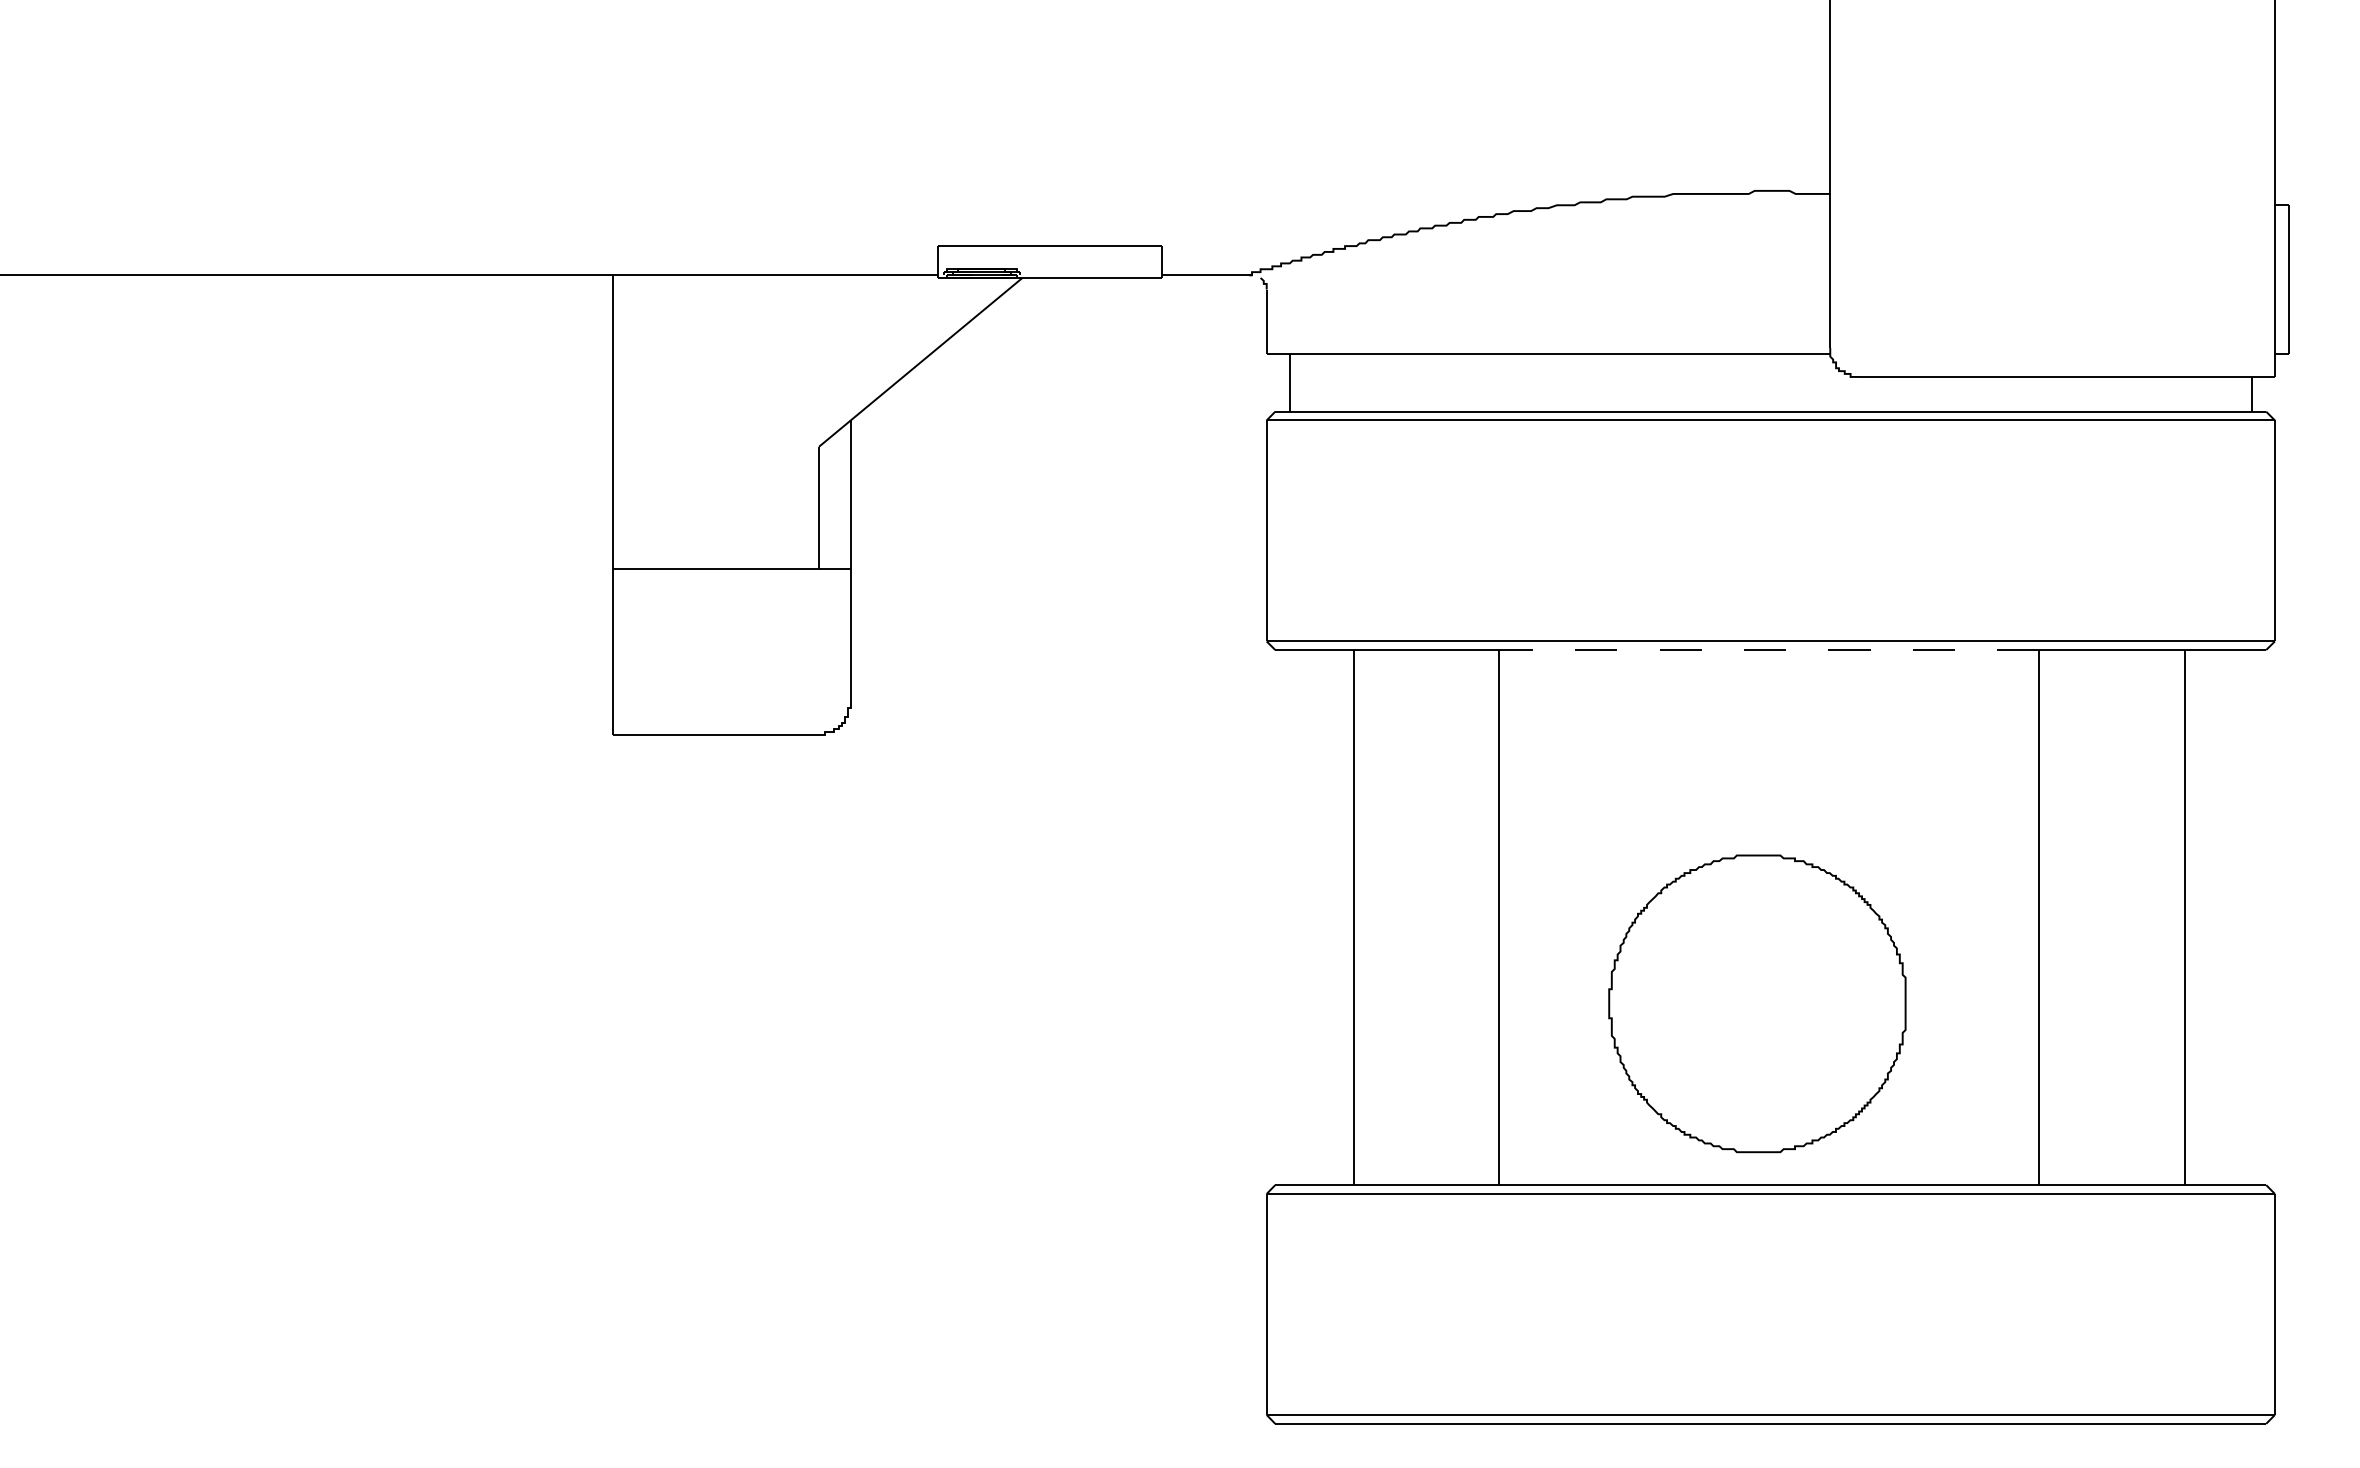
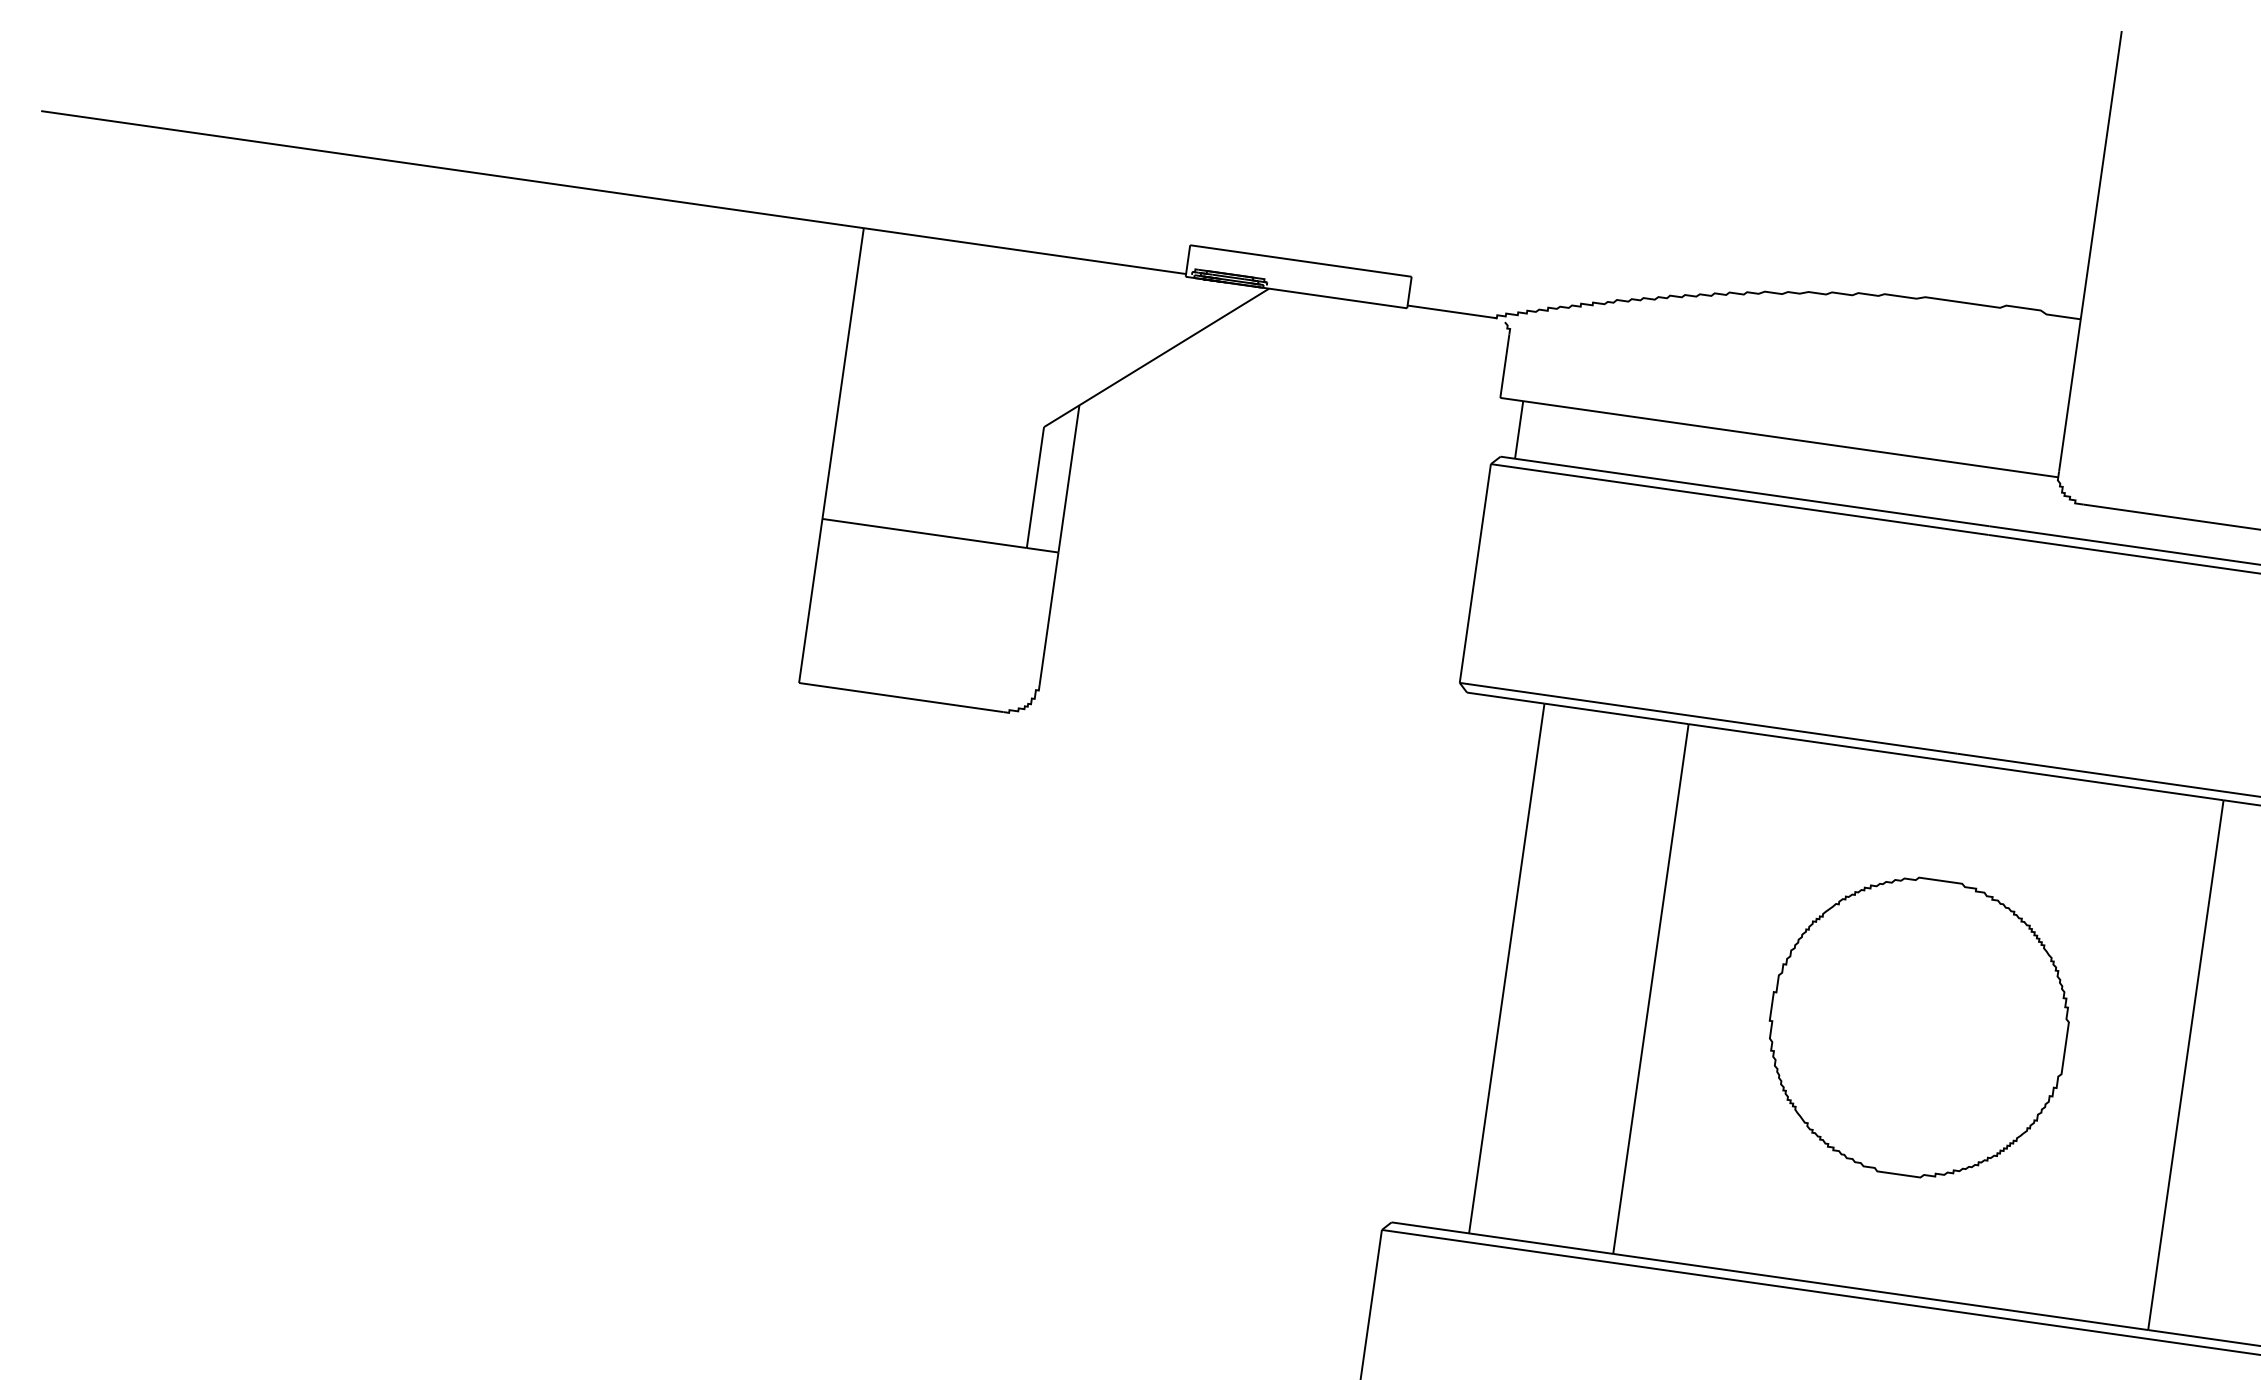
line: (1768, 649) -> (1955, 761), dashed -> solid
part: (1757, 1003) -> (1918, 1027), moved

